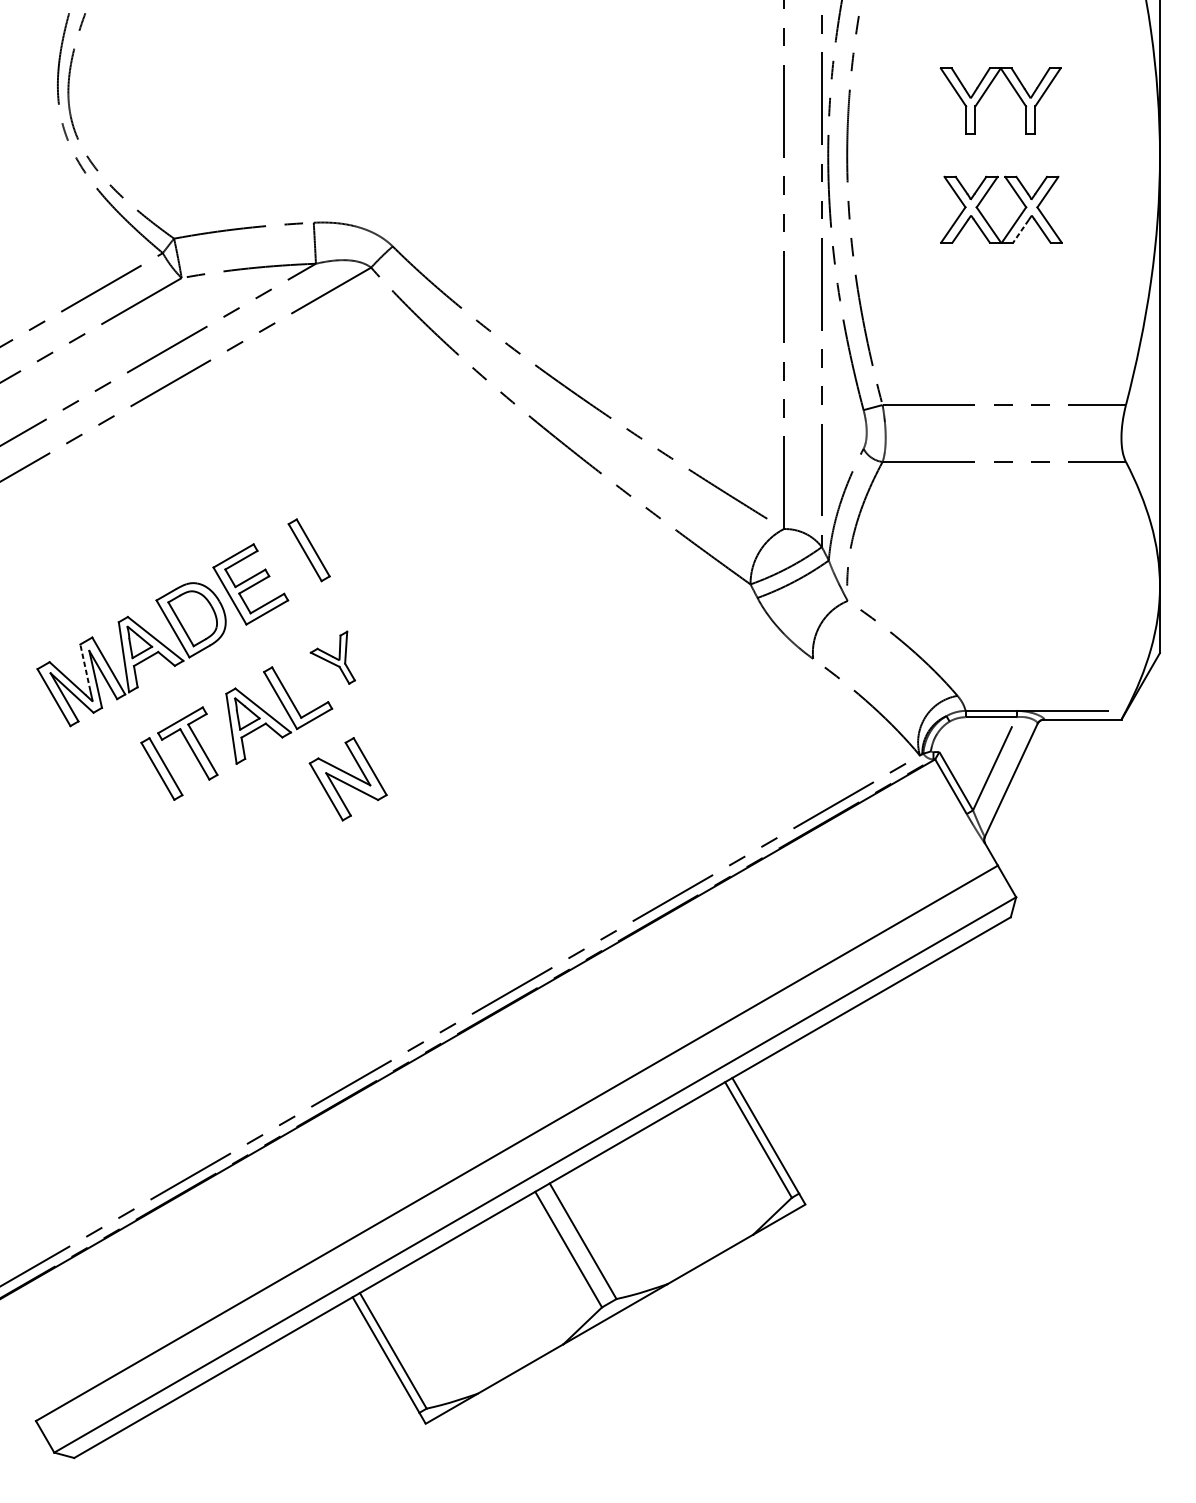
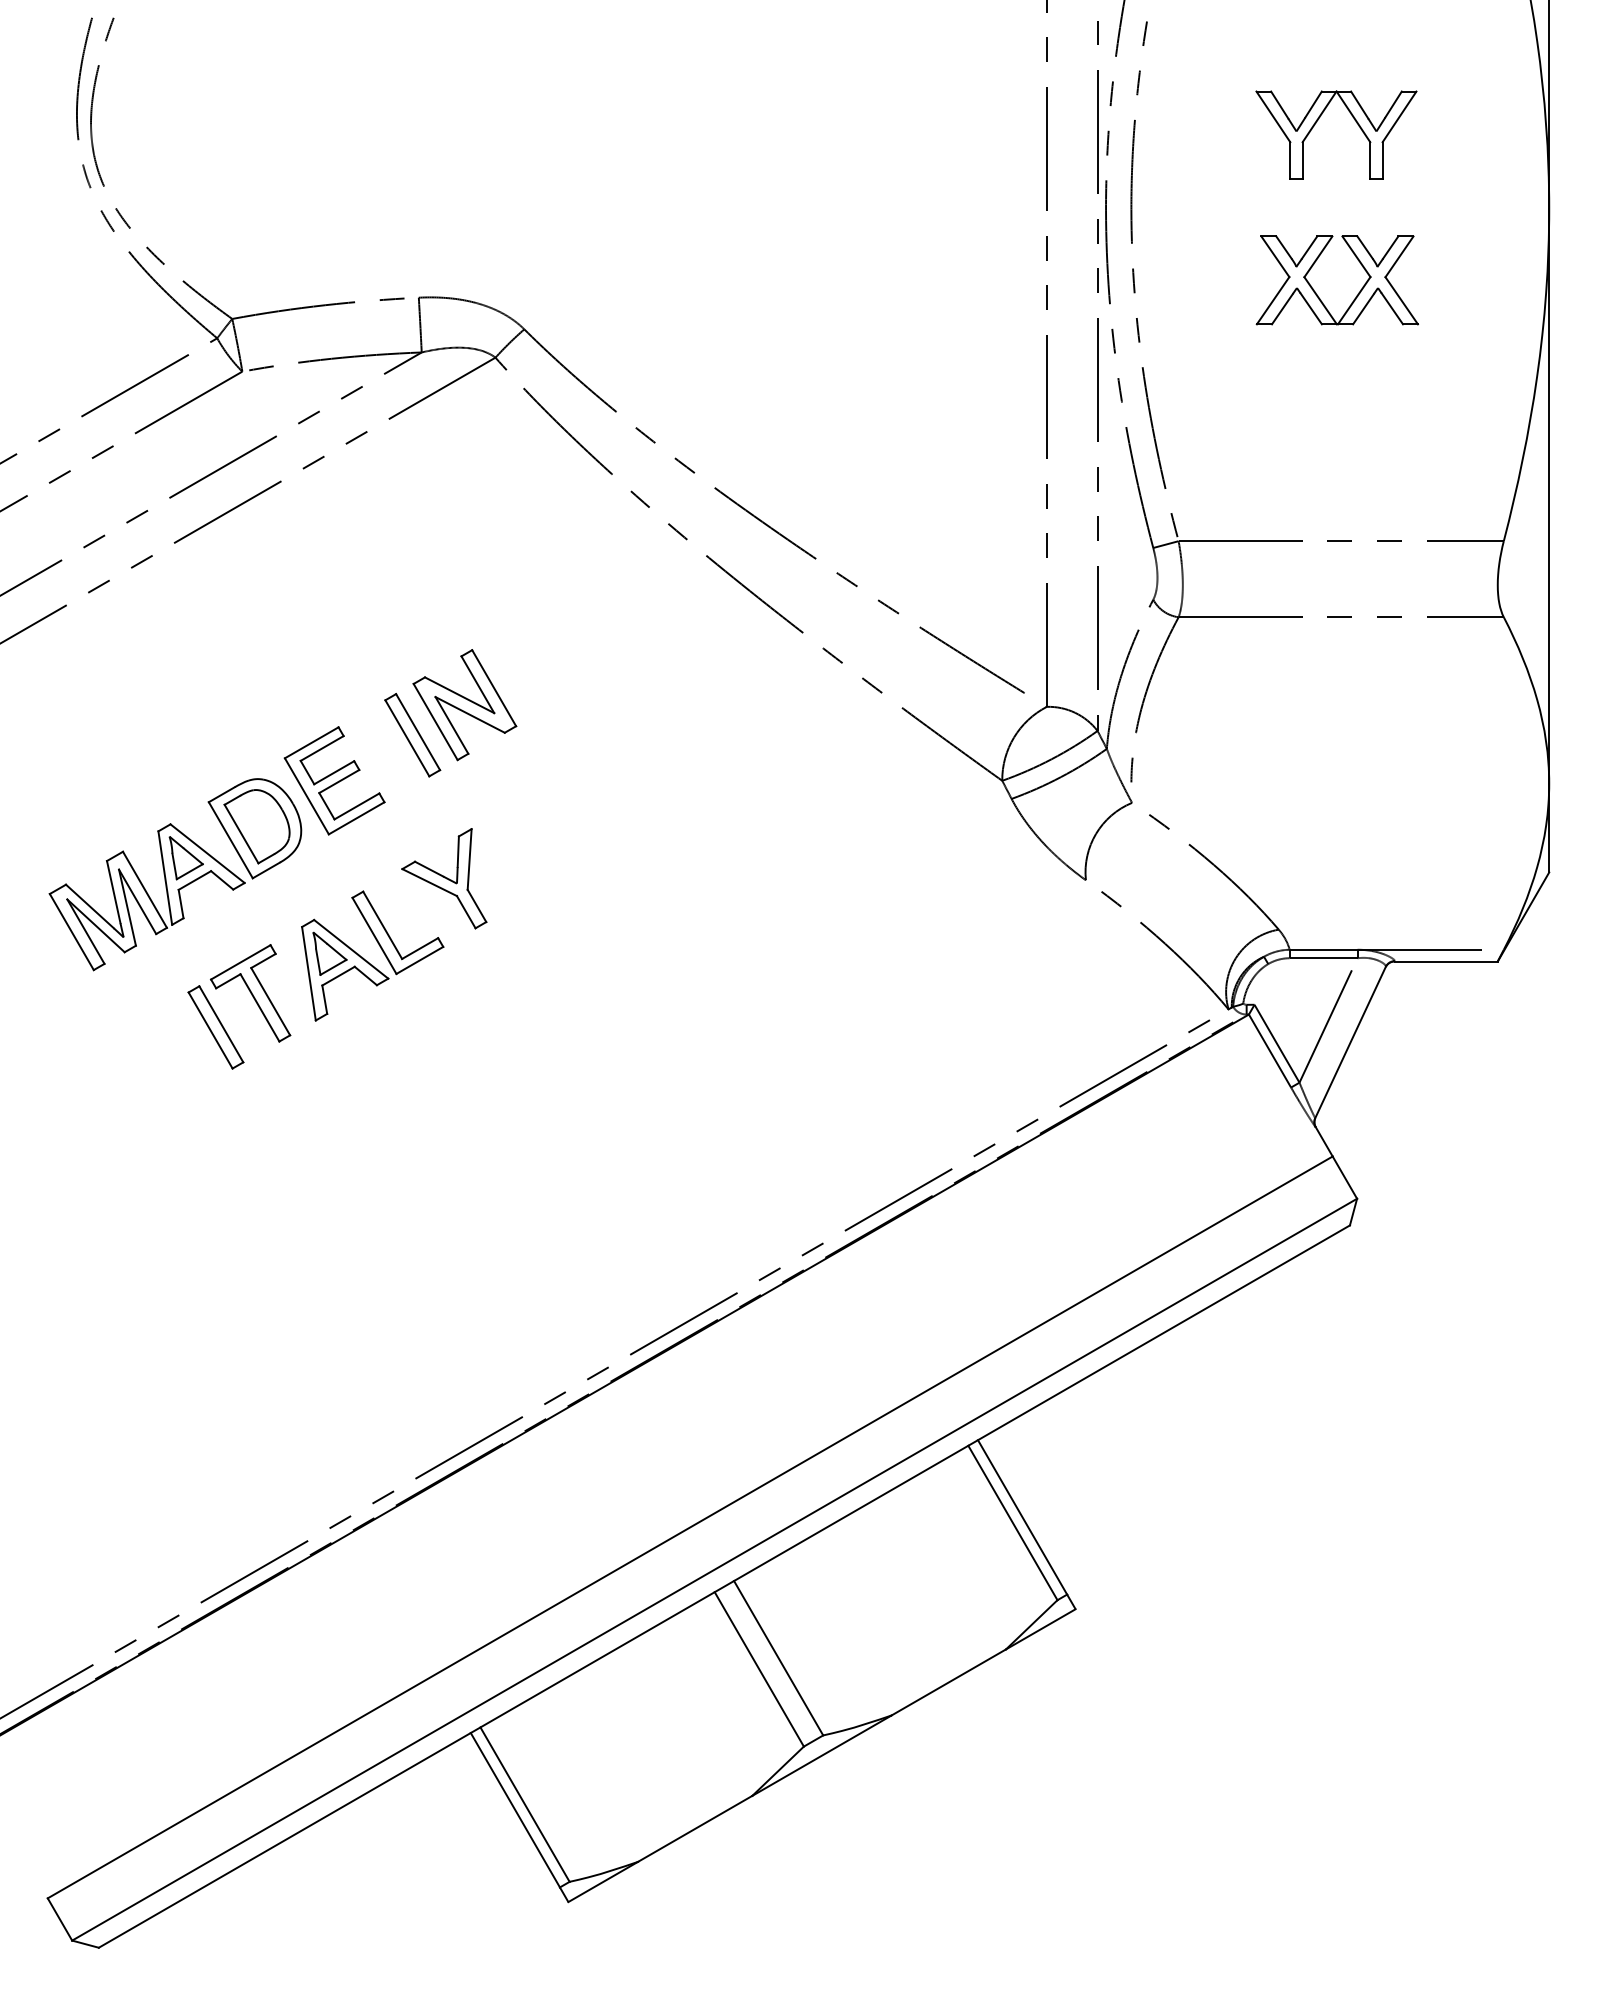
line: (1020, 231) -> (1363, 309), dashed -> solid
part: (332, 657) -> (444, 878), size x1.43
line: (85, 668) -> (113, 892), dashed -> solid
part: (347, 779) -> (464, 705), moved

